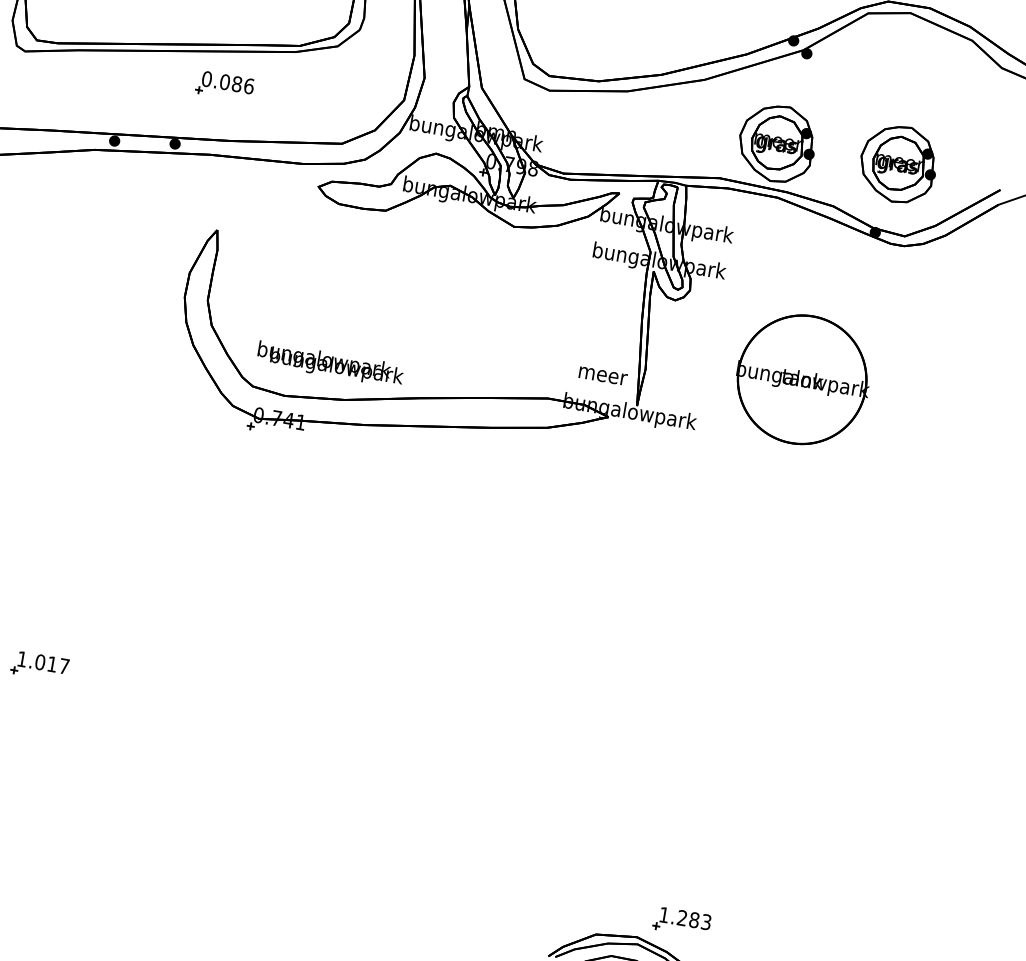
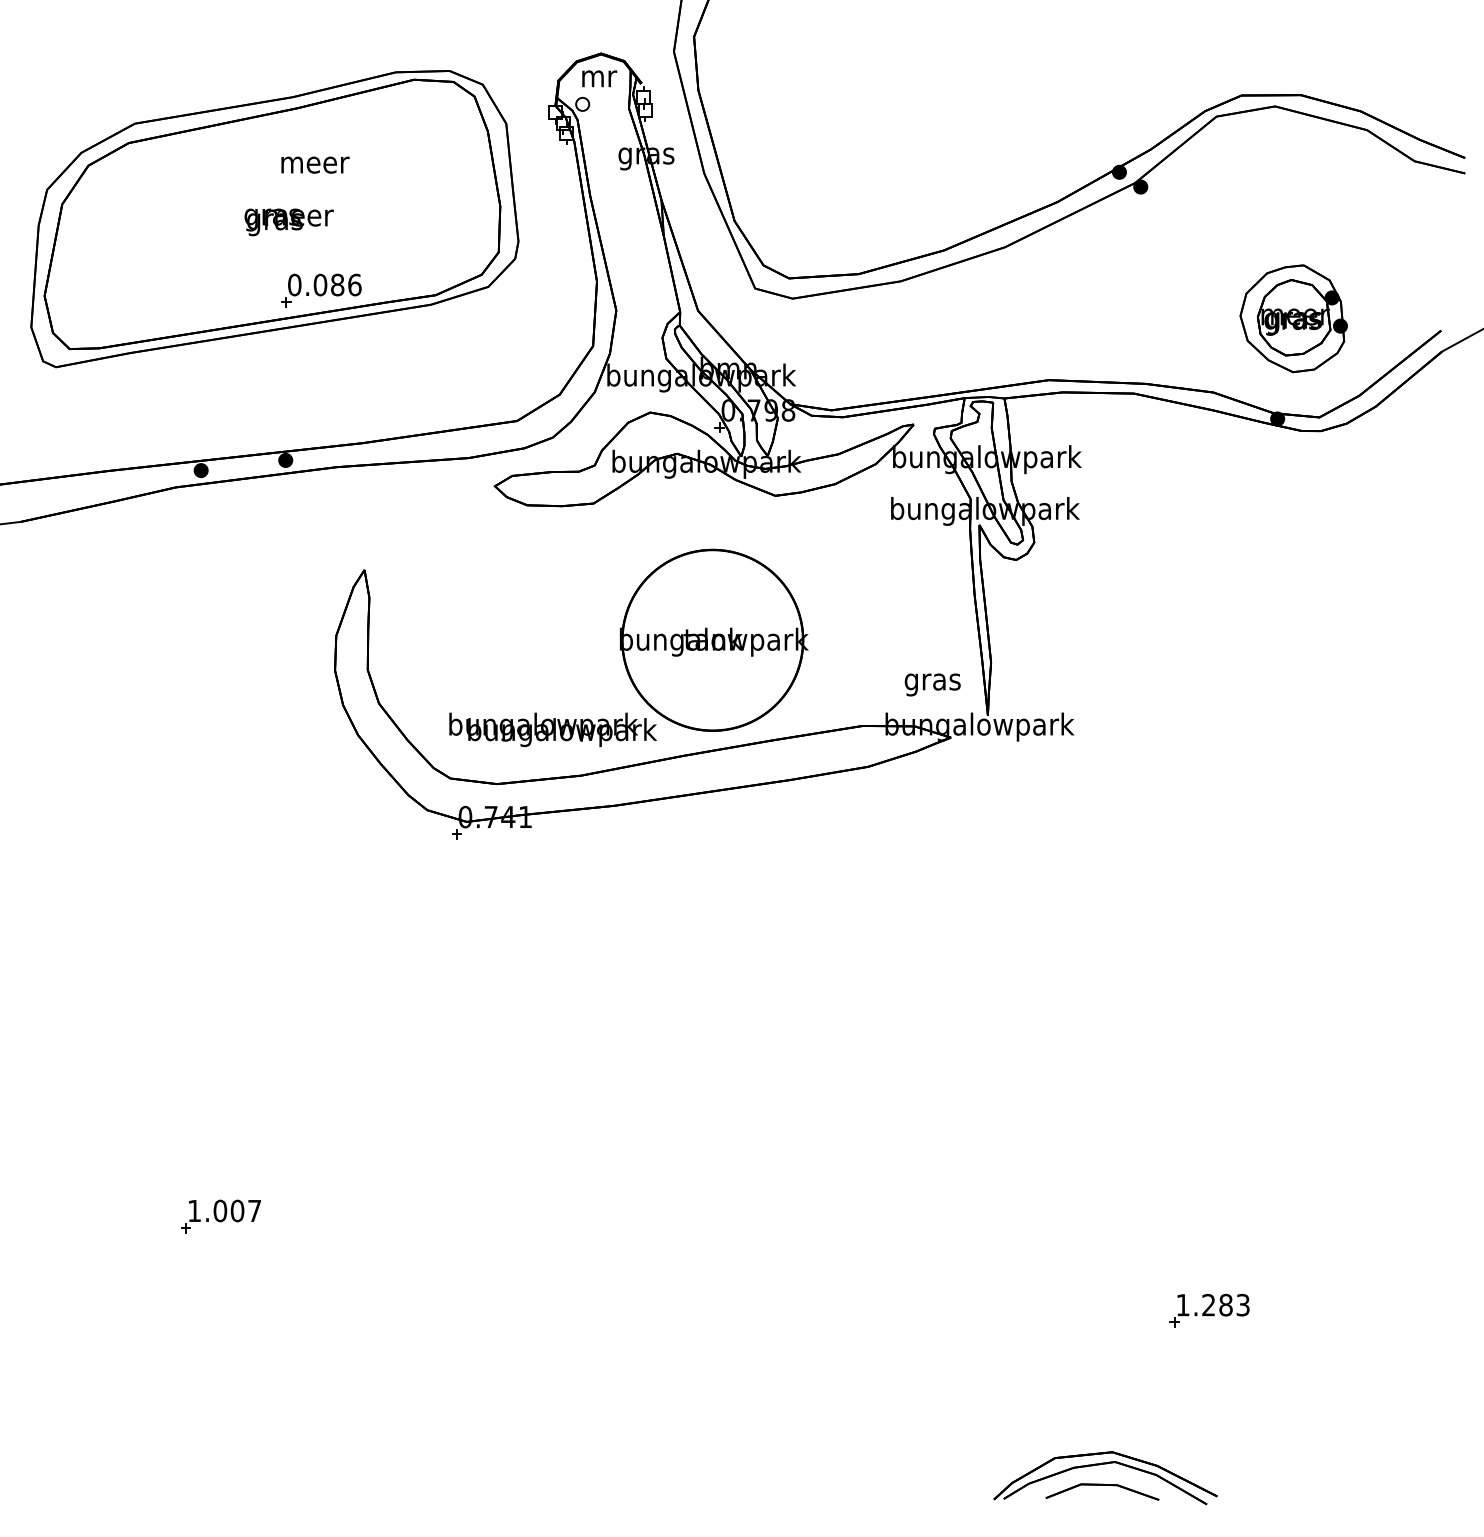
part: (225, 86) -> (321, 290), moved
part: (777, 143) -> (1120, 318), removed
text: (602, 377) -> (933, 684), meer -> gras
part: (803, 379) -> (714, 639), moved
text: (52, 664) -> (237, 1210), 1.017 -> 1.007
part: (682, 921) -> (1209, 1310), moved

